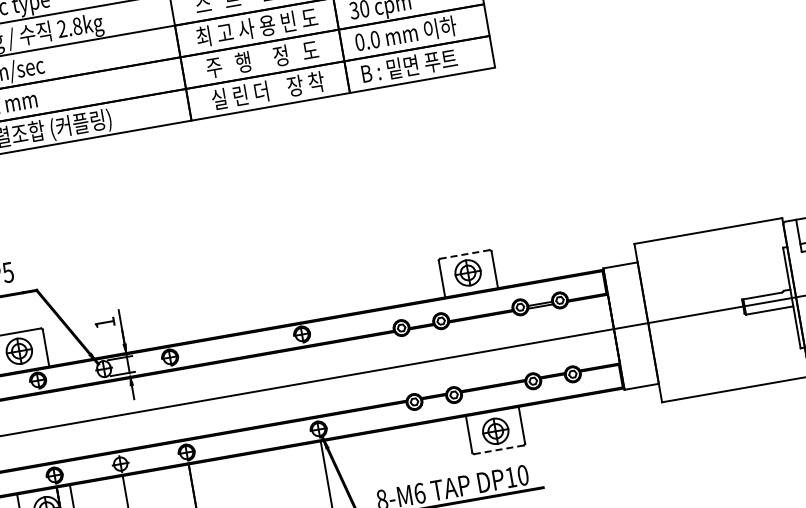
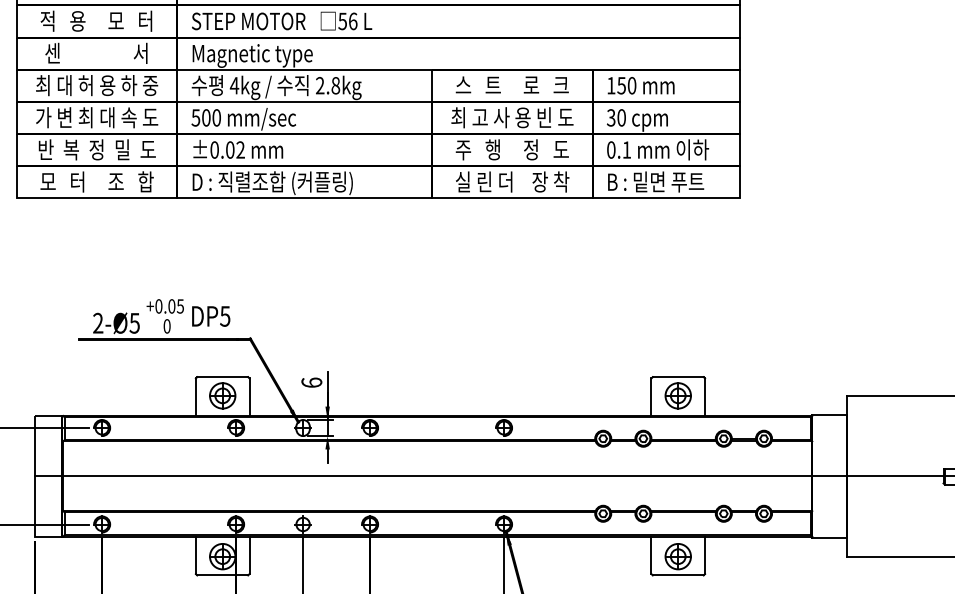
text: (374, 39) -> (626, 149), 0.0 -> 0.1
line: (464, 254) -> (677, 377), dashed -> solid
text: (104, 322) -> (311, 382), 1 -> 6
line: (498, 450) -> (677, 575), dashed -> solid

